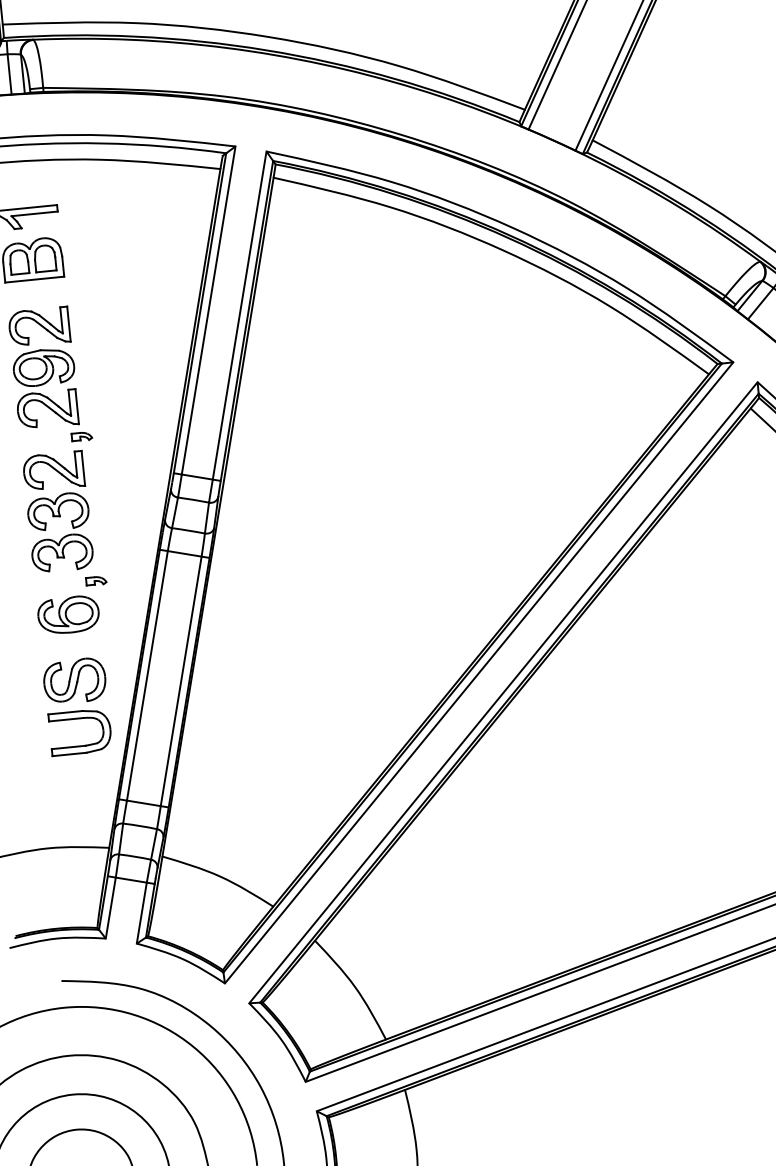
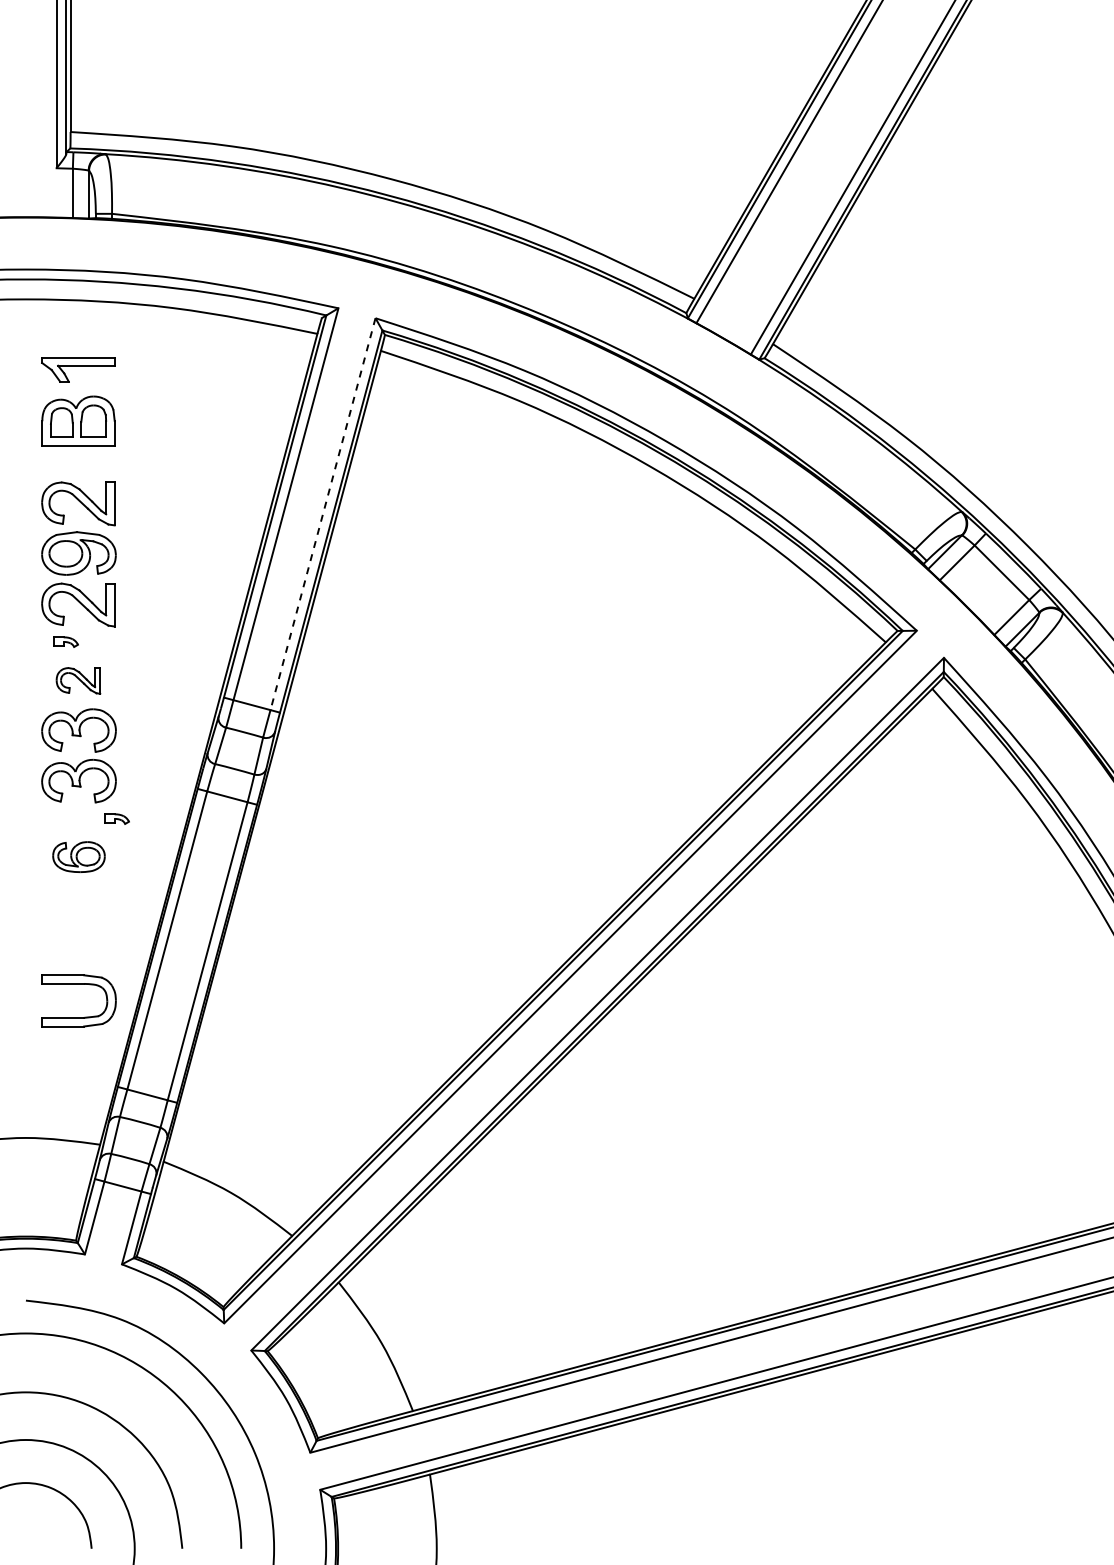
line: (240, 315) -> (323, 514), solid -> dashed
part: (81, 436) -> (65, 641), moved
part: (53, 471) -> (78, 680), size x0.6
part: (68, 614) -> (78, 856), size x0.7
part: (74, 680) -> (78, 937), removed

